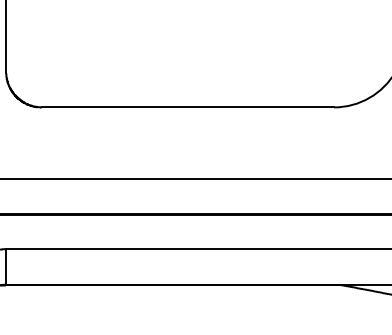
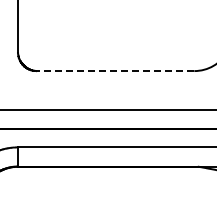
line: (187, 108) -> (115, 71), solid -> dashed

